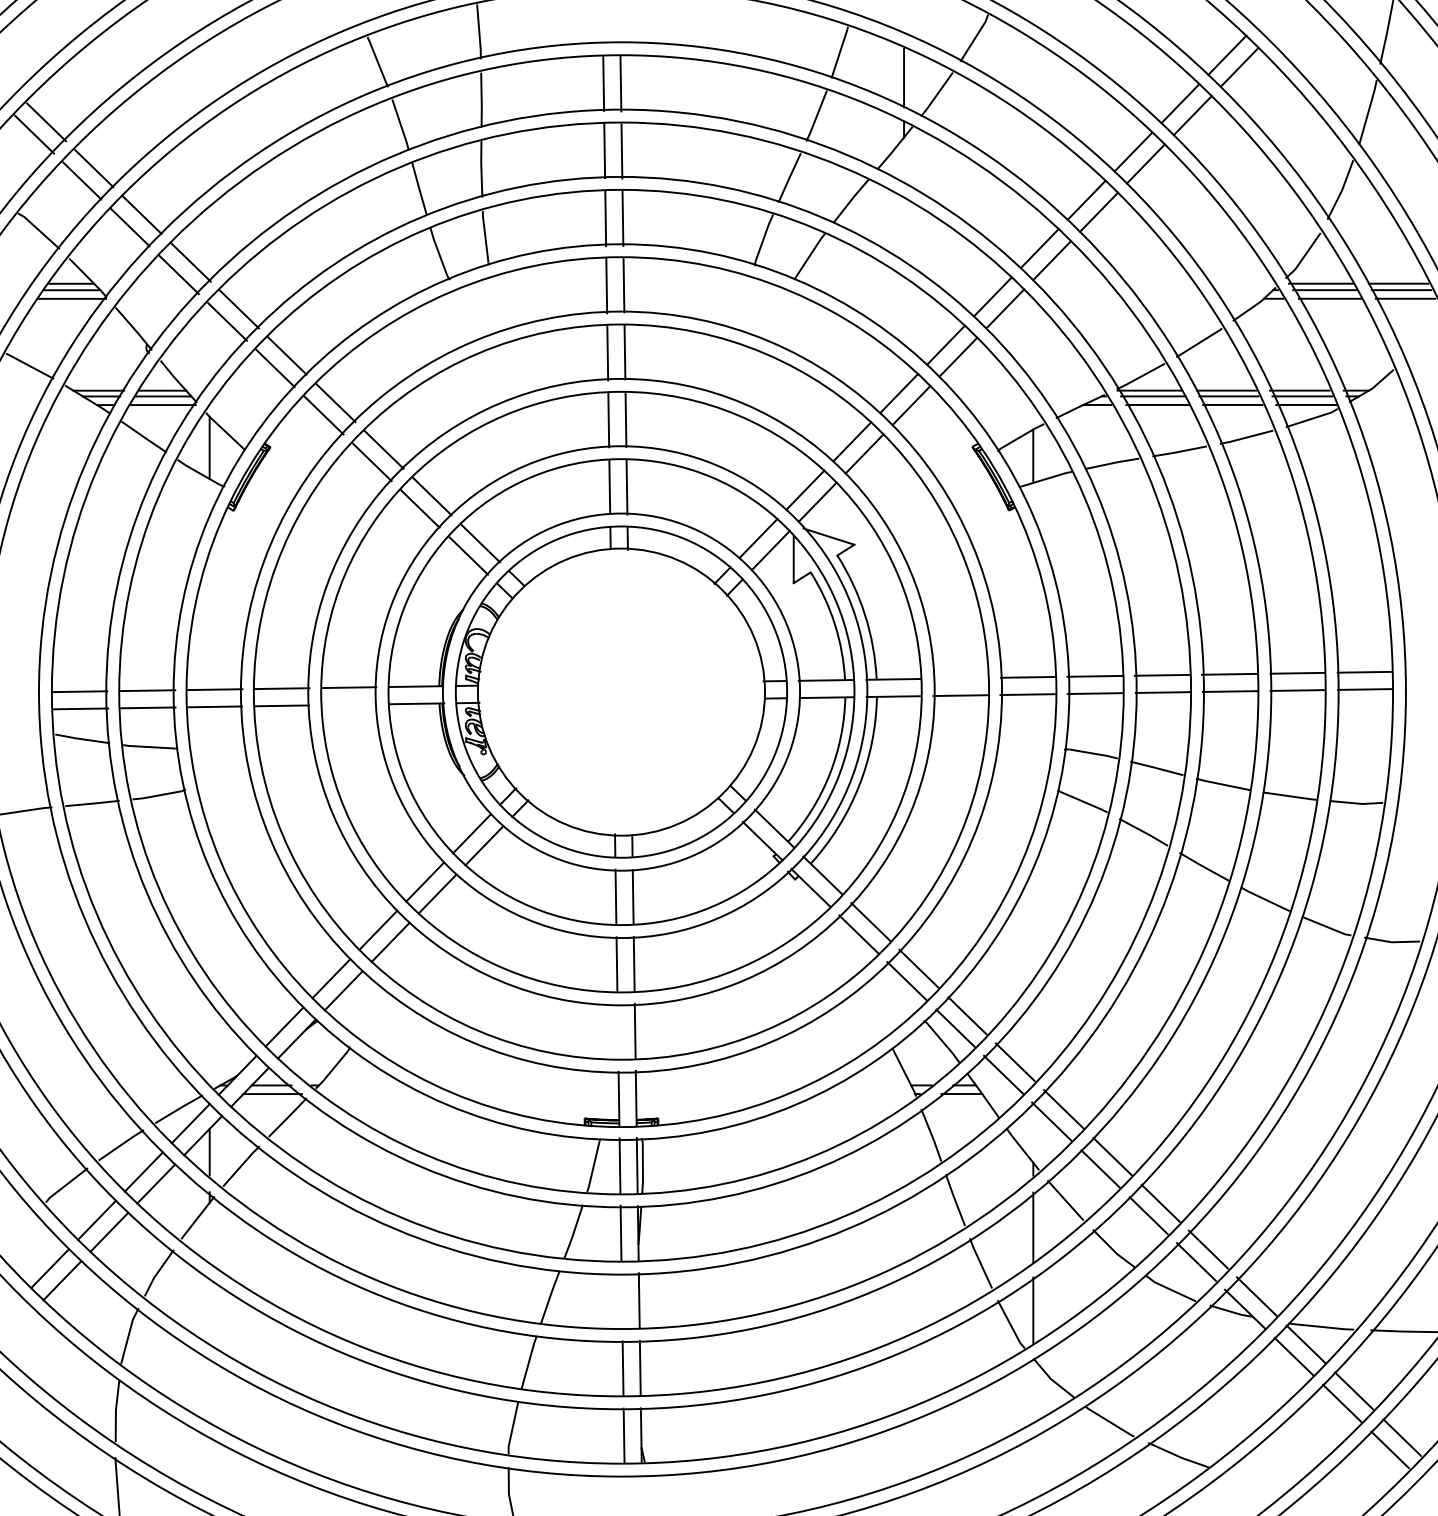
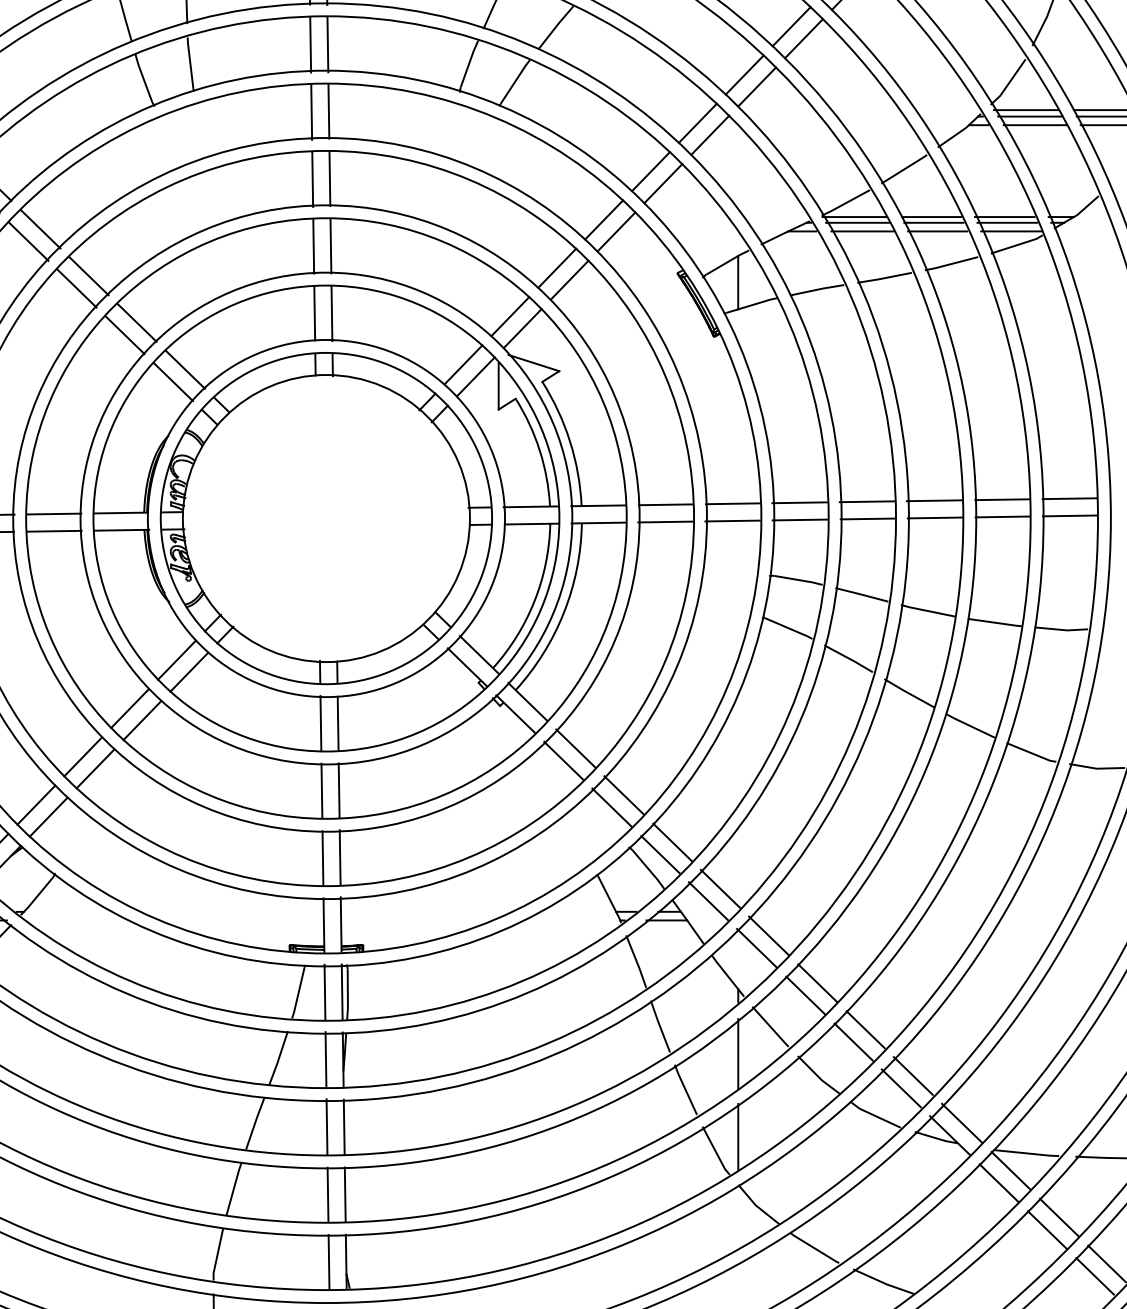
line: (960, 677) -> (665, 503), added
line: (348, 704) -> (53, 530), added
line: (617, 1031) -> (322, 857), added
line: (621, 1300) -> (326, 1126), added

